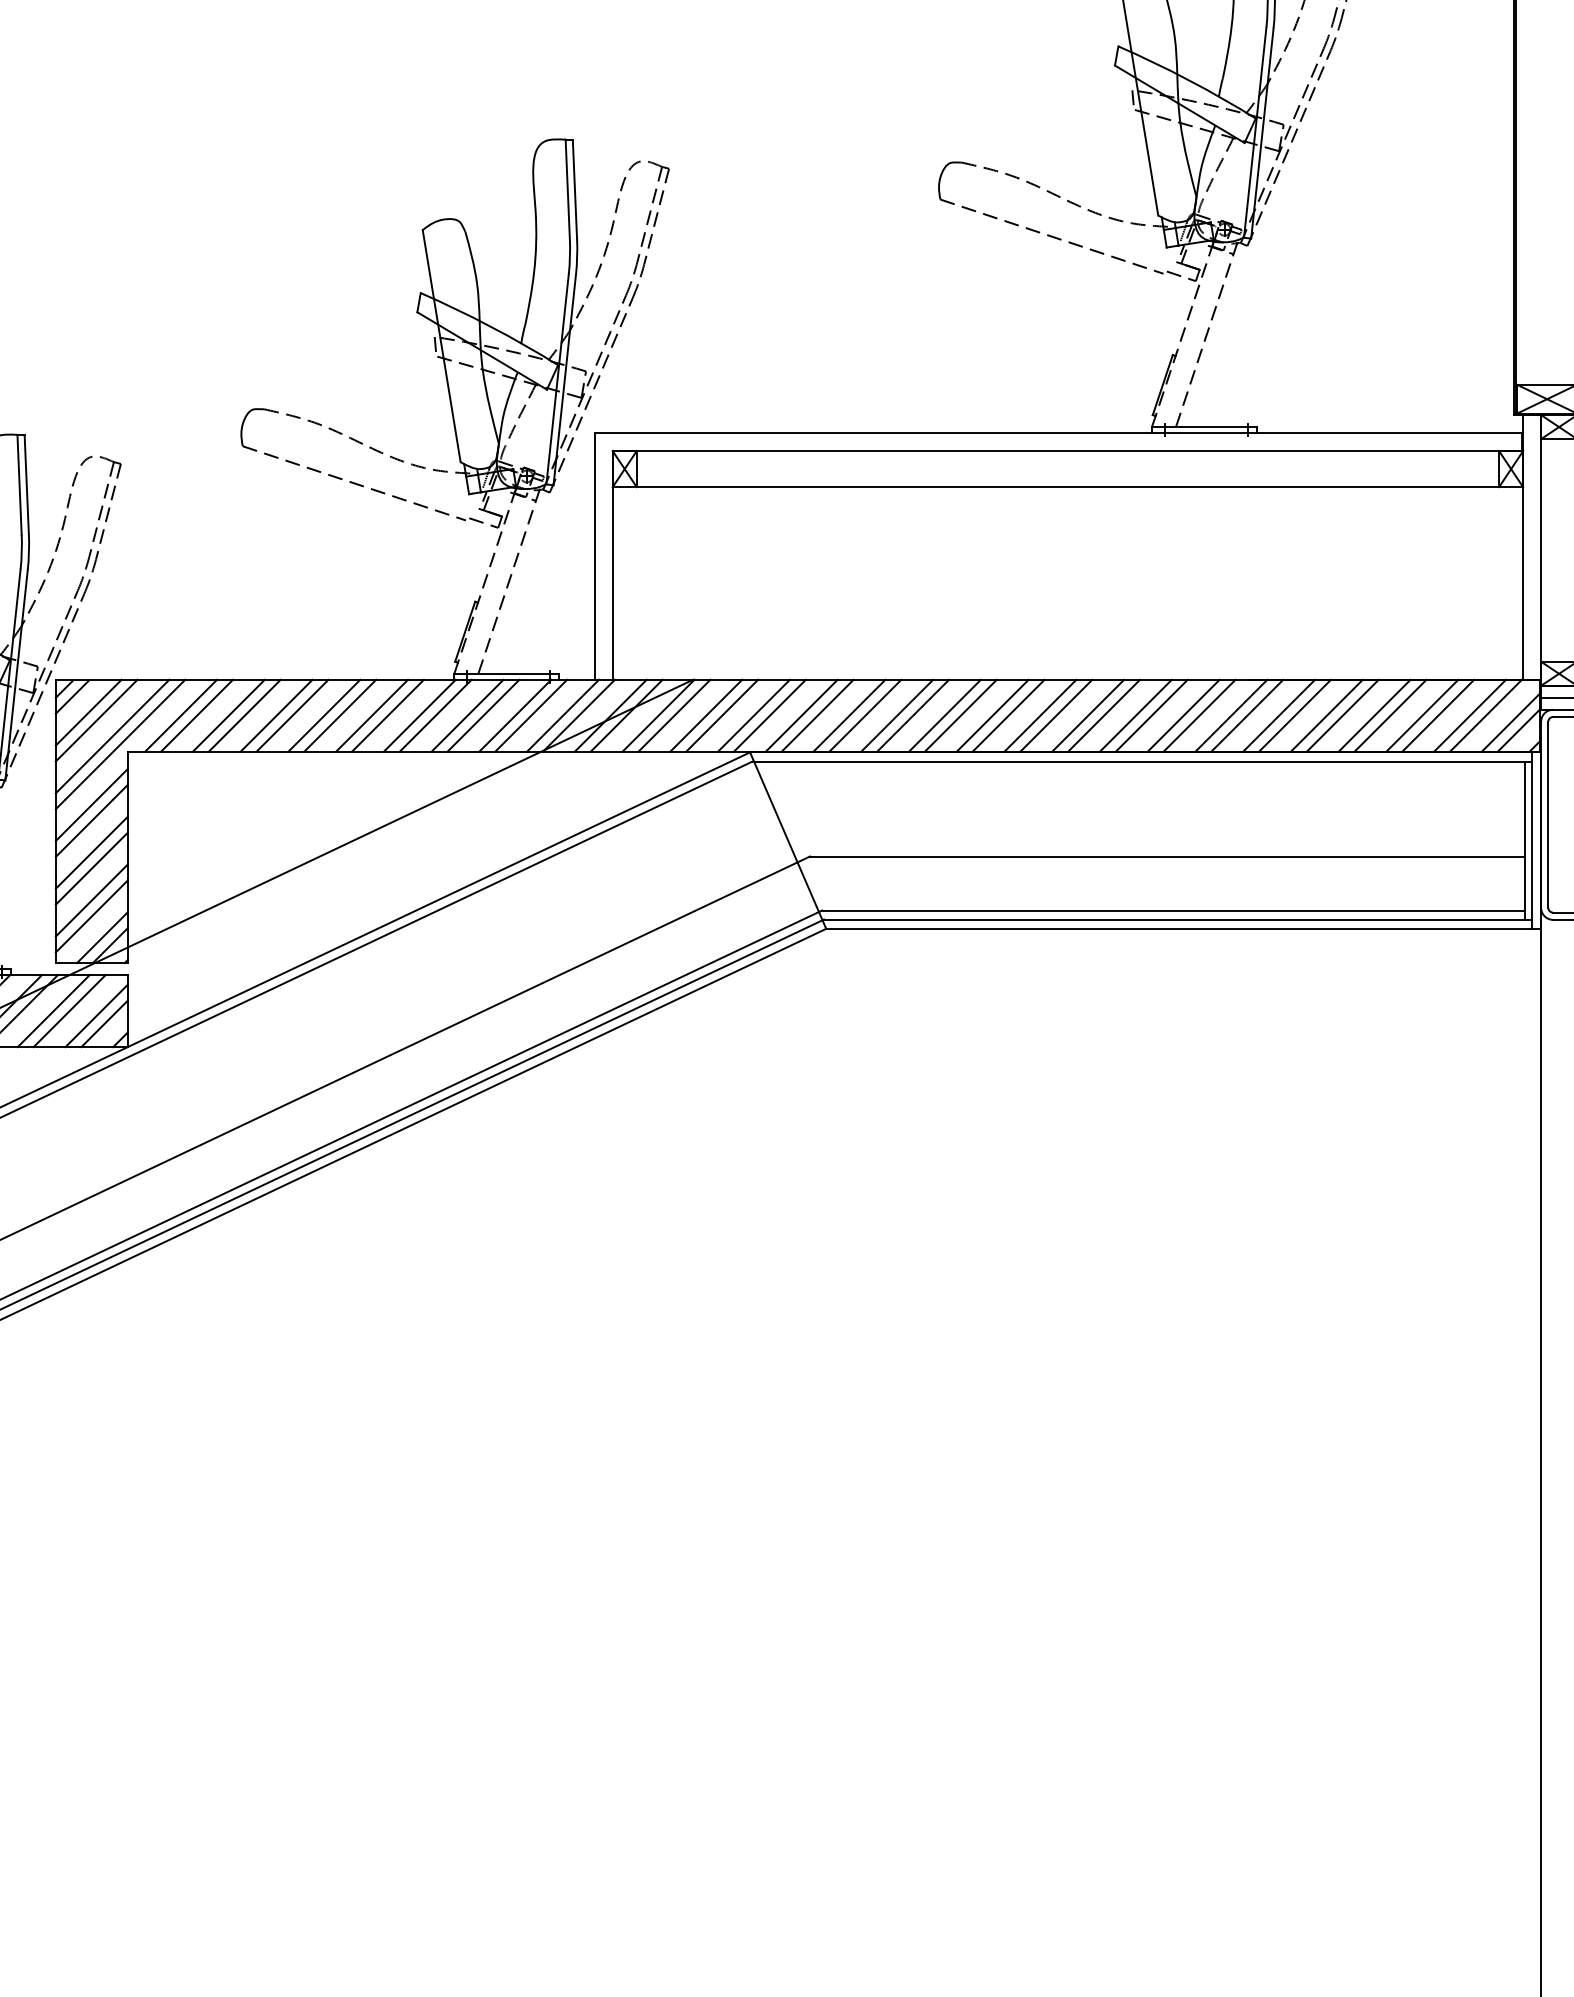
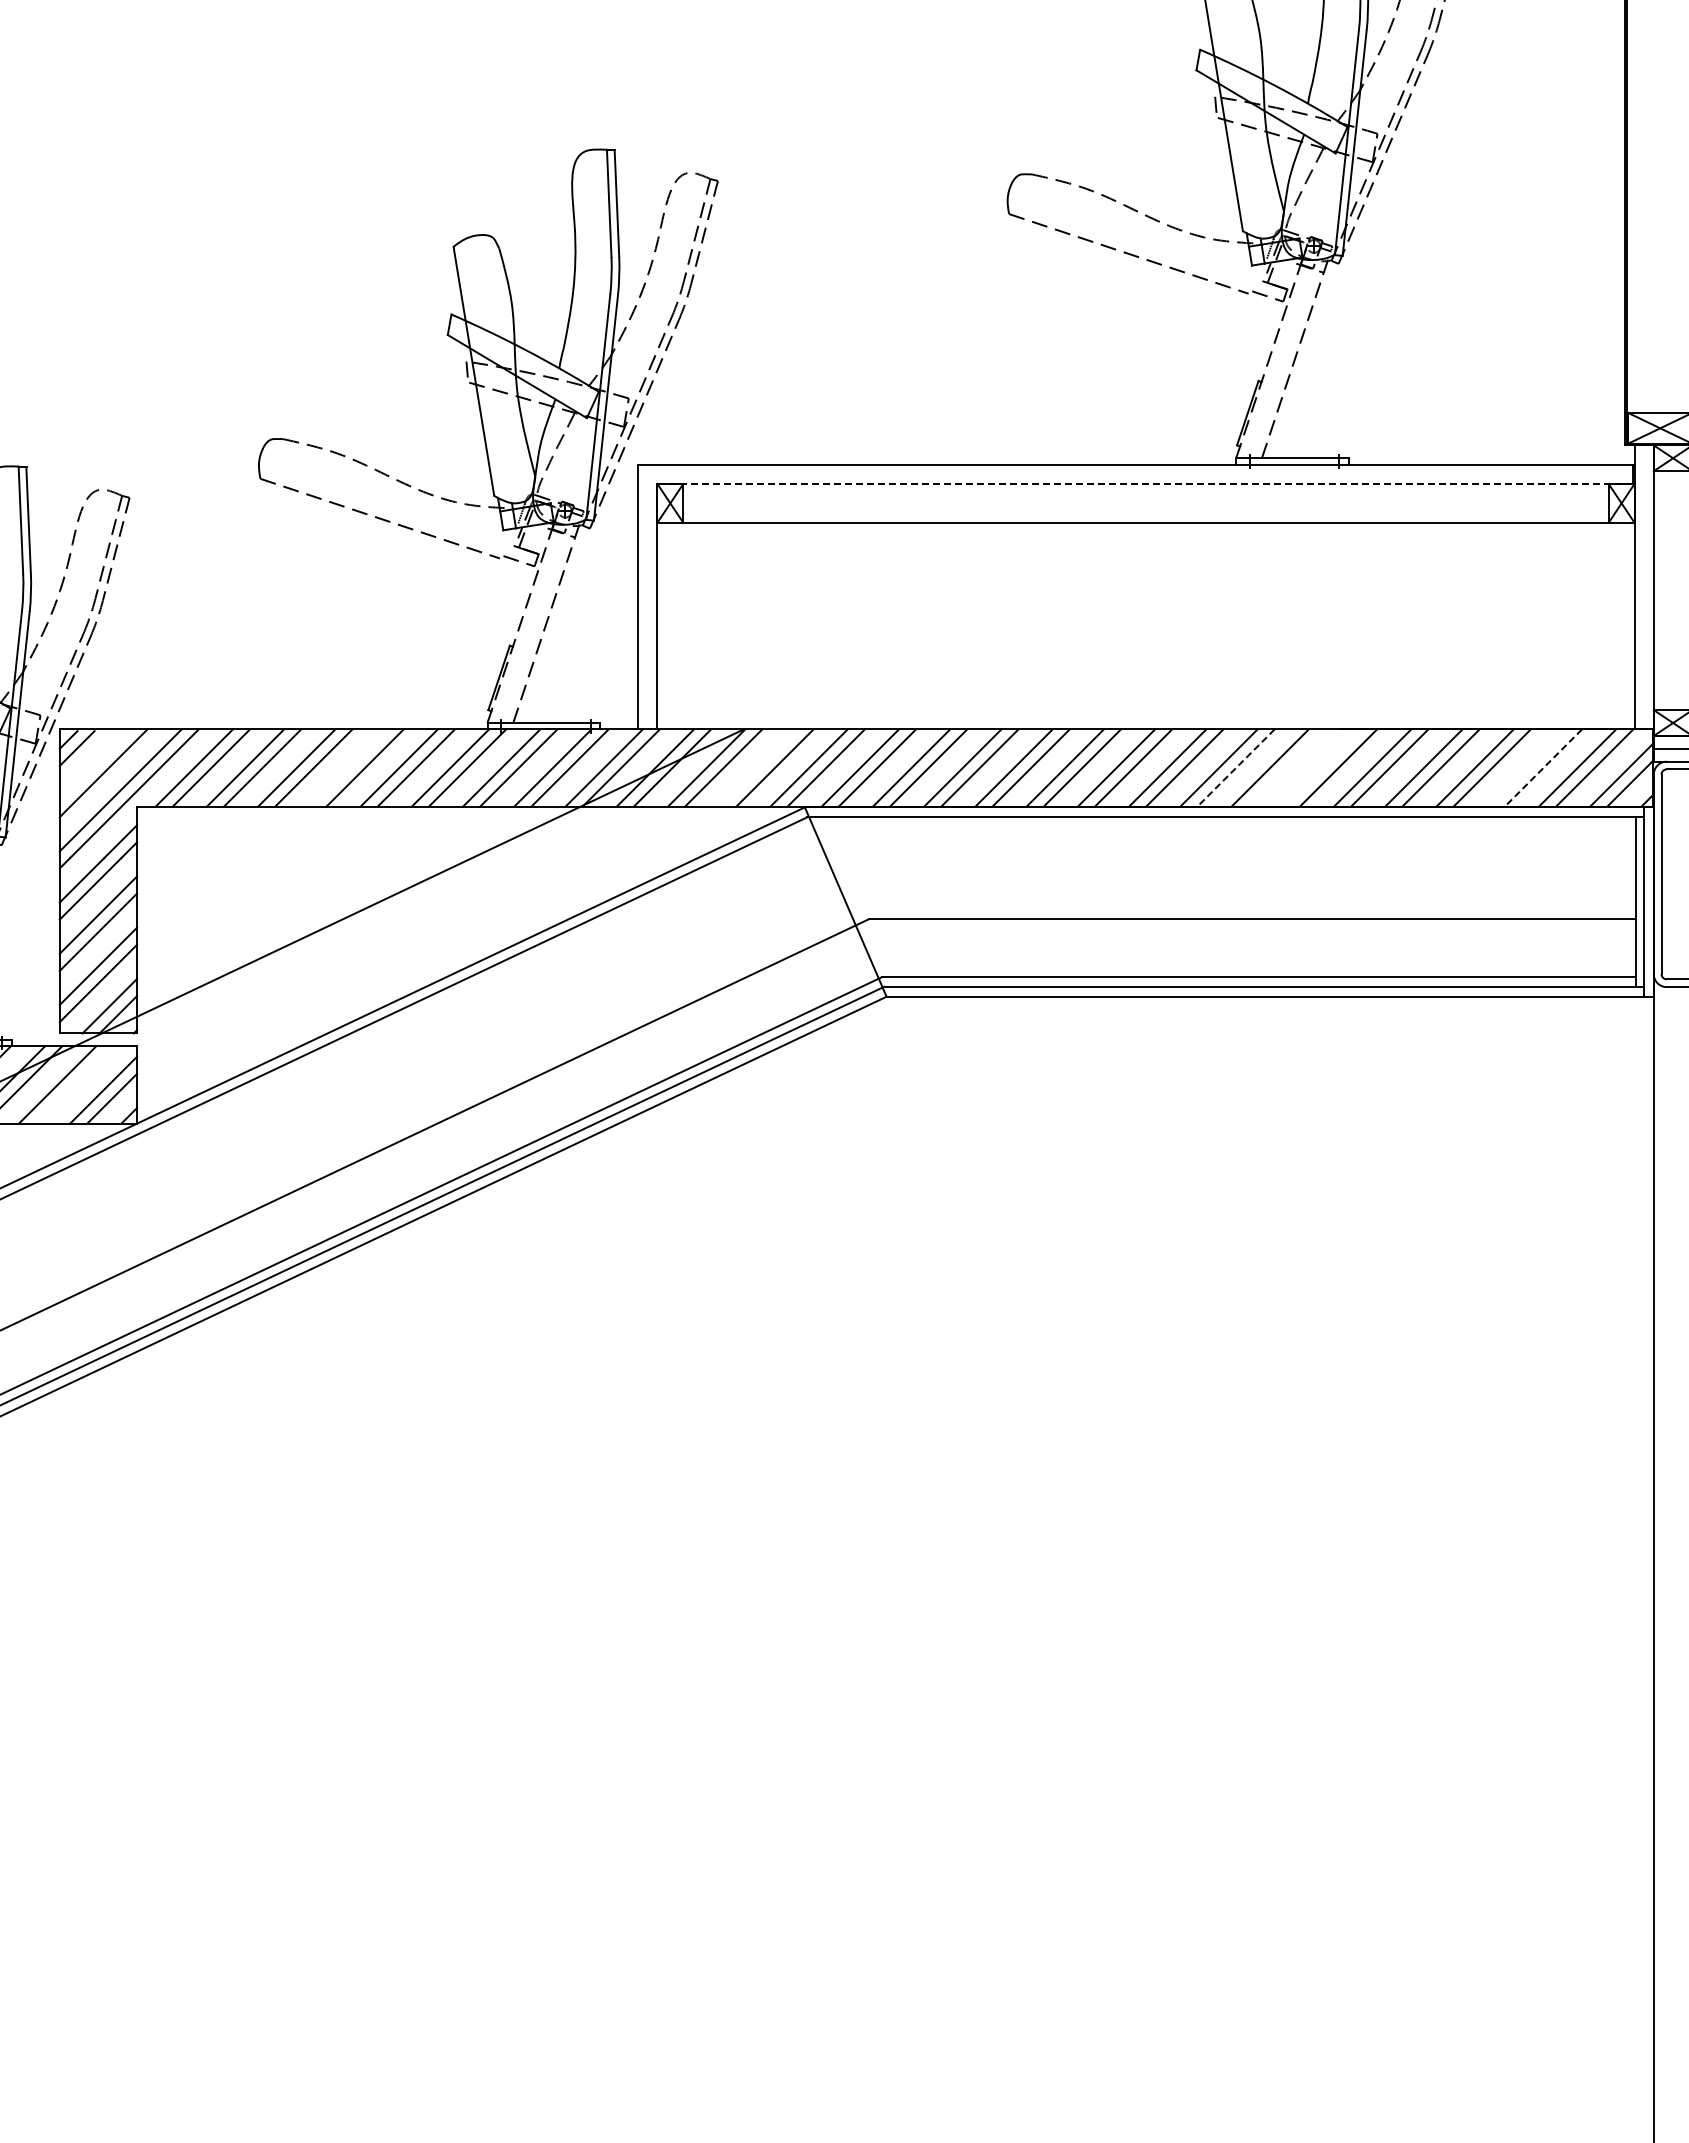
line: (1067, 451) -> (1145, 484), solid -> dashed
line: (88, 712) -> (94, 764), removed
line: (323, 715) -> (347, 767), removed
line: (705, 715) -> (757, 767), removed
line: (1198, 715) -> (1286, 767), removed
line: (1231, 715) -> (1321, 767), removed
line: (1421, 715) -> (1525, 767), removed
line: (1151, 716) -> (1235, 768), solid -> dashed
line: (1438, 716) -> (1543, 768), solid -> dashed
line: (69, 1010) -> (74, 1084), removed

